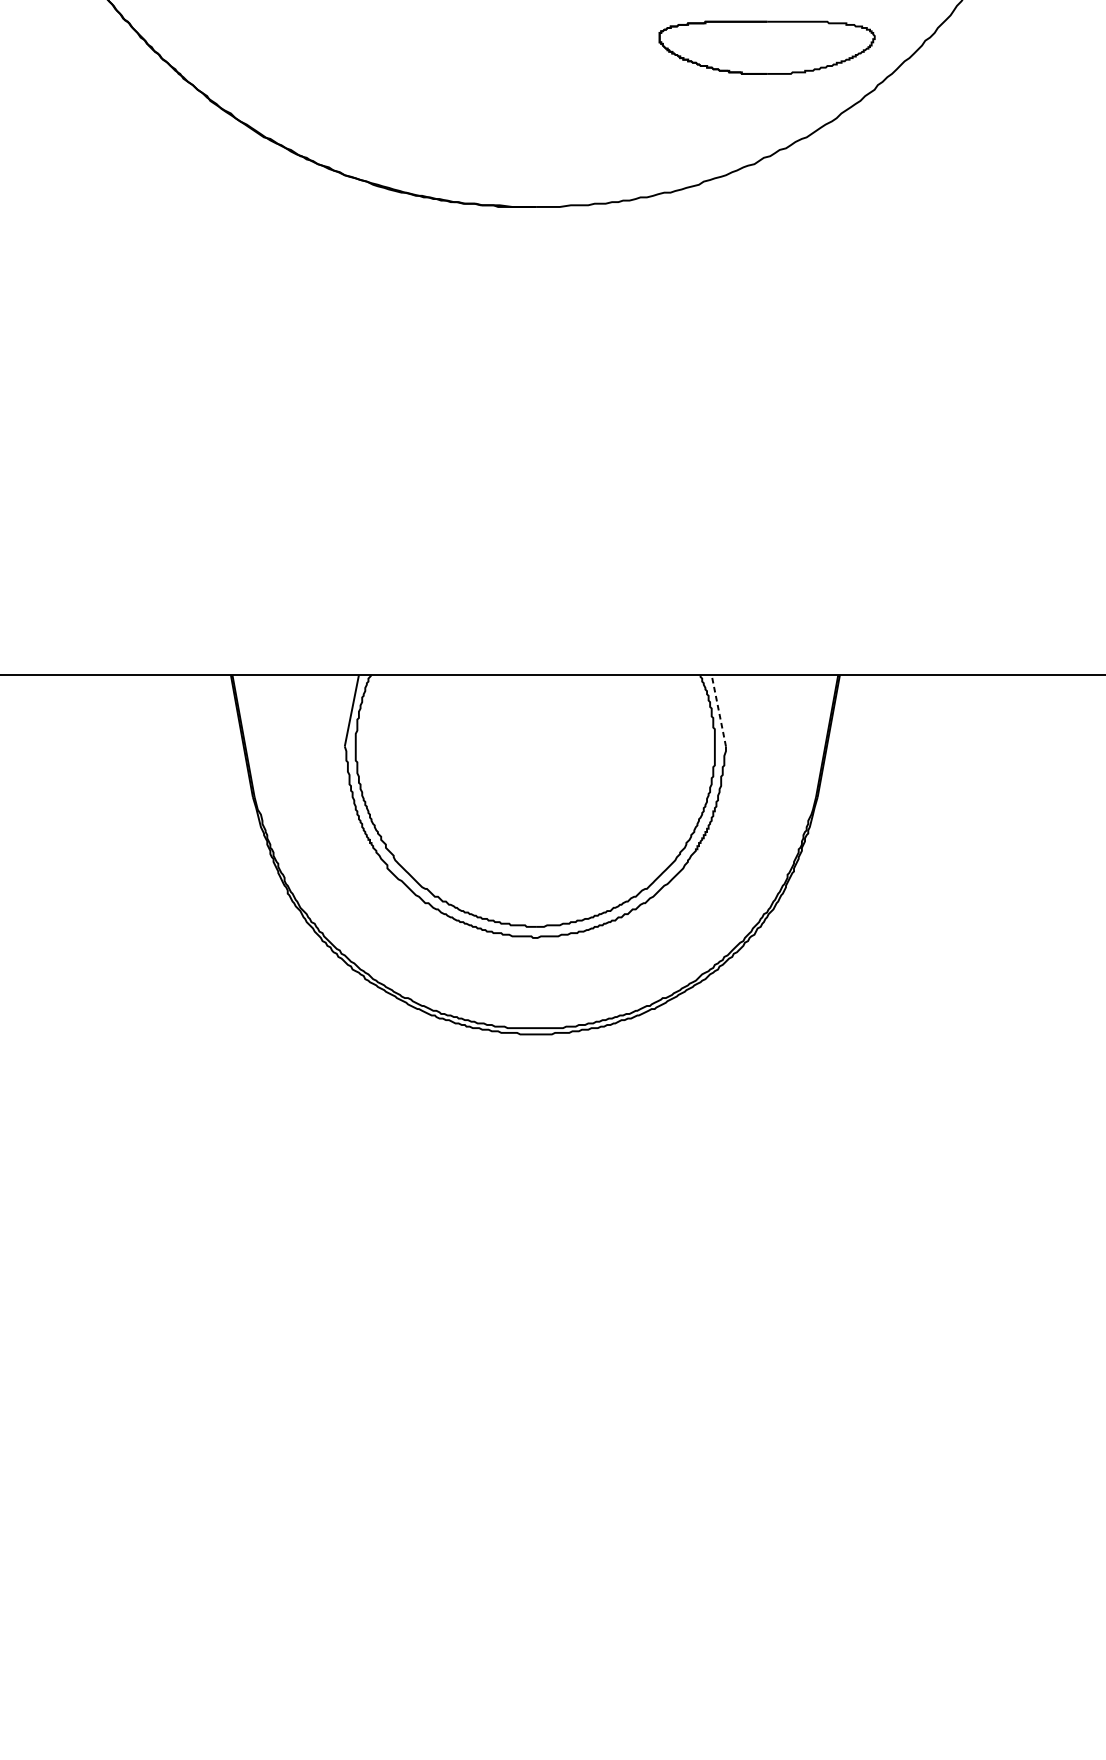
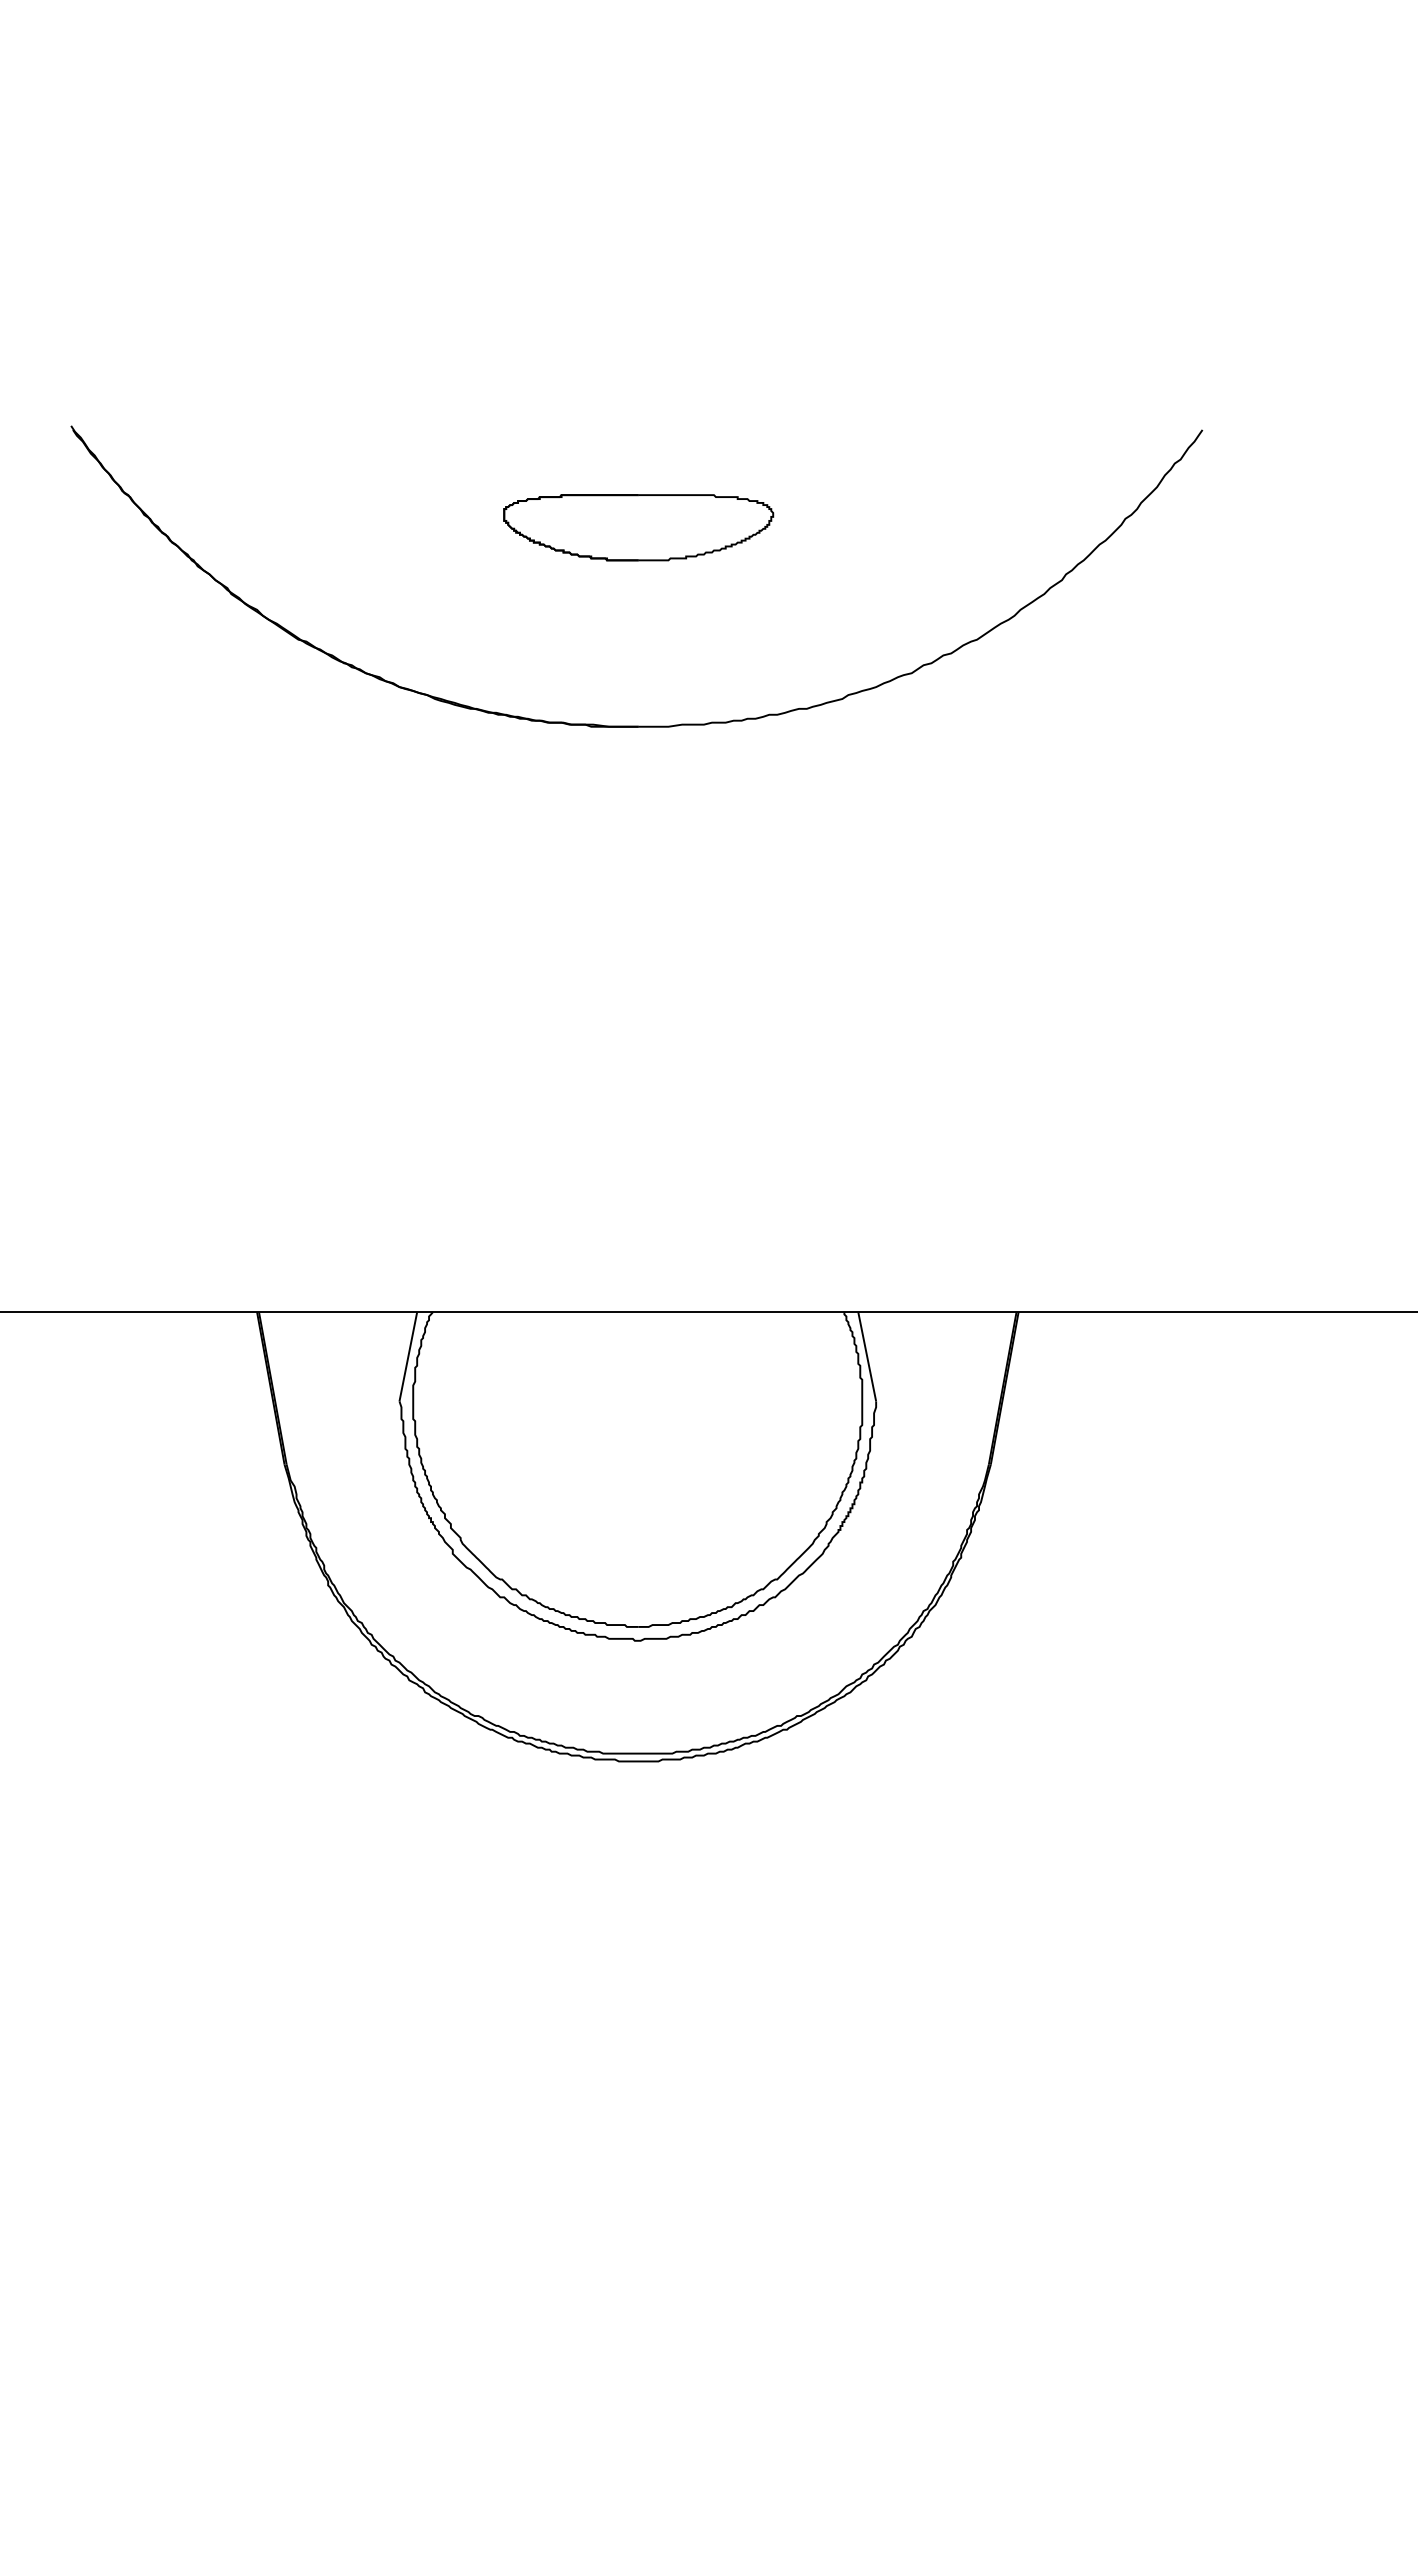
part: (767, 47) -> (638, 527), moved
line: (719, 710) -> (867, 1356), dashed -> solid

